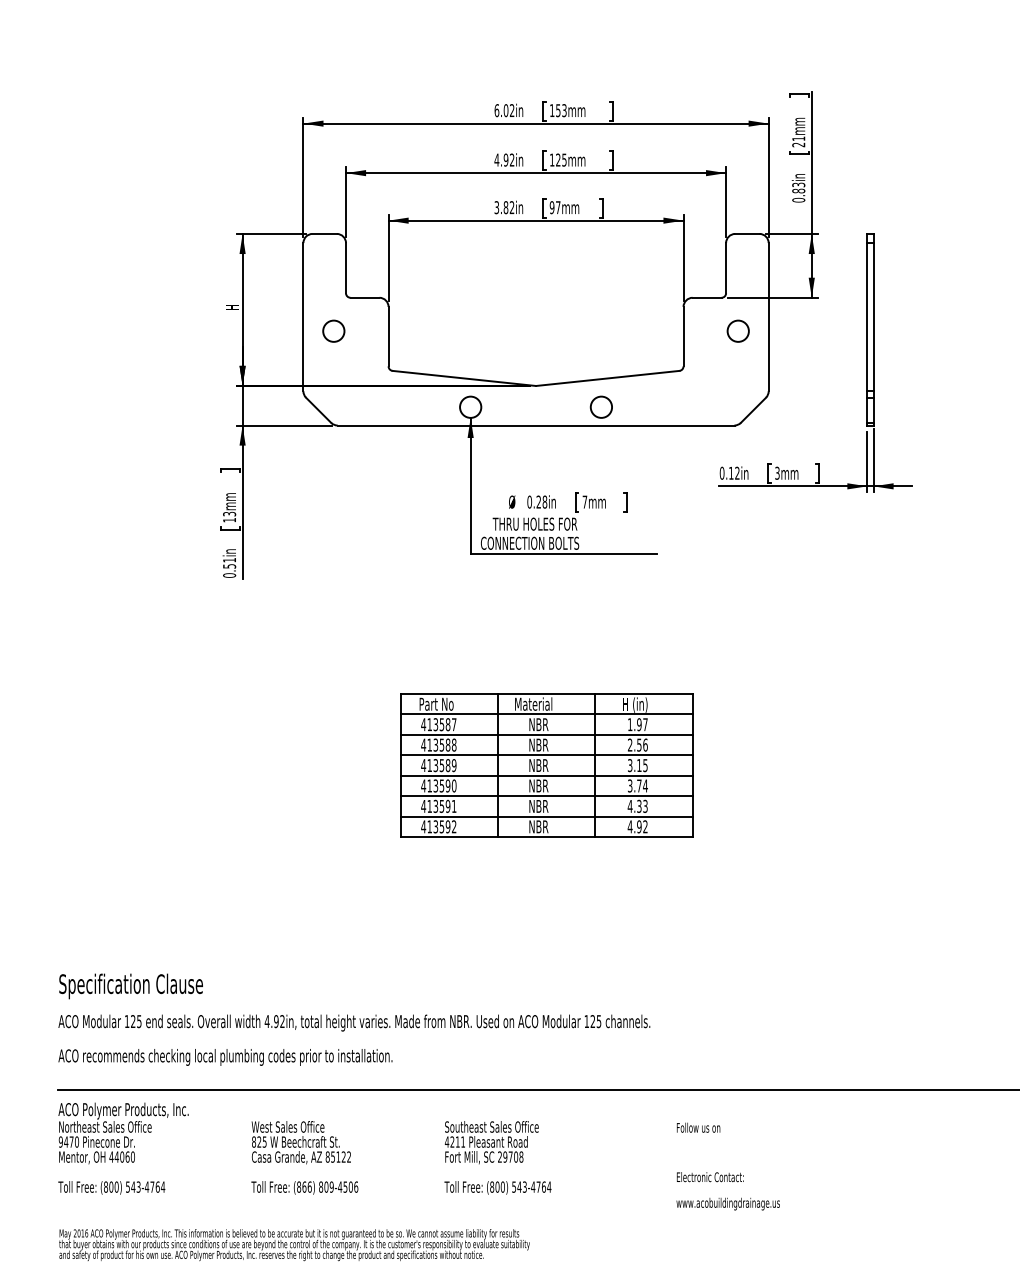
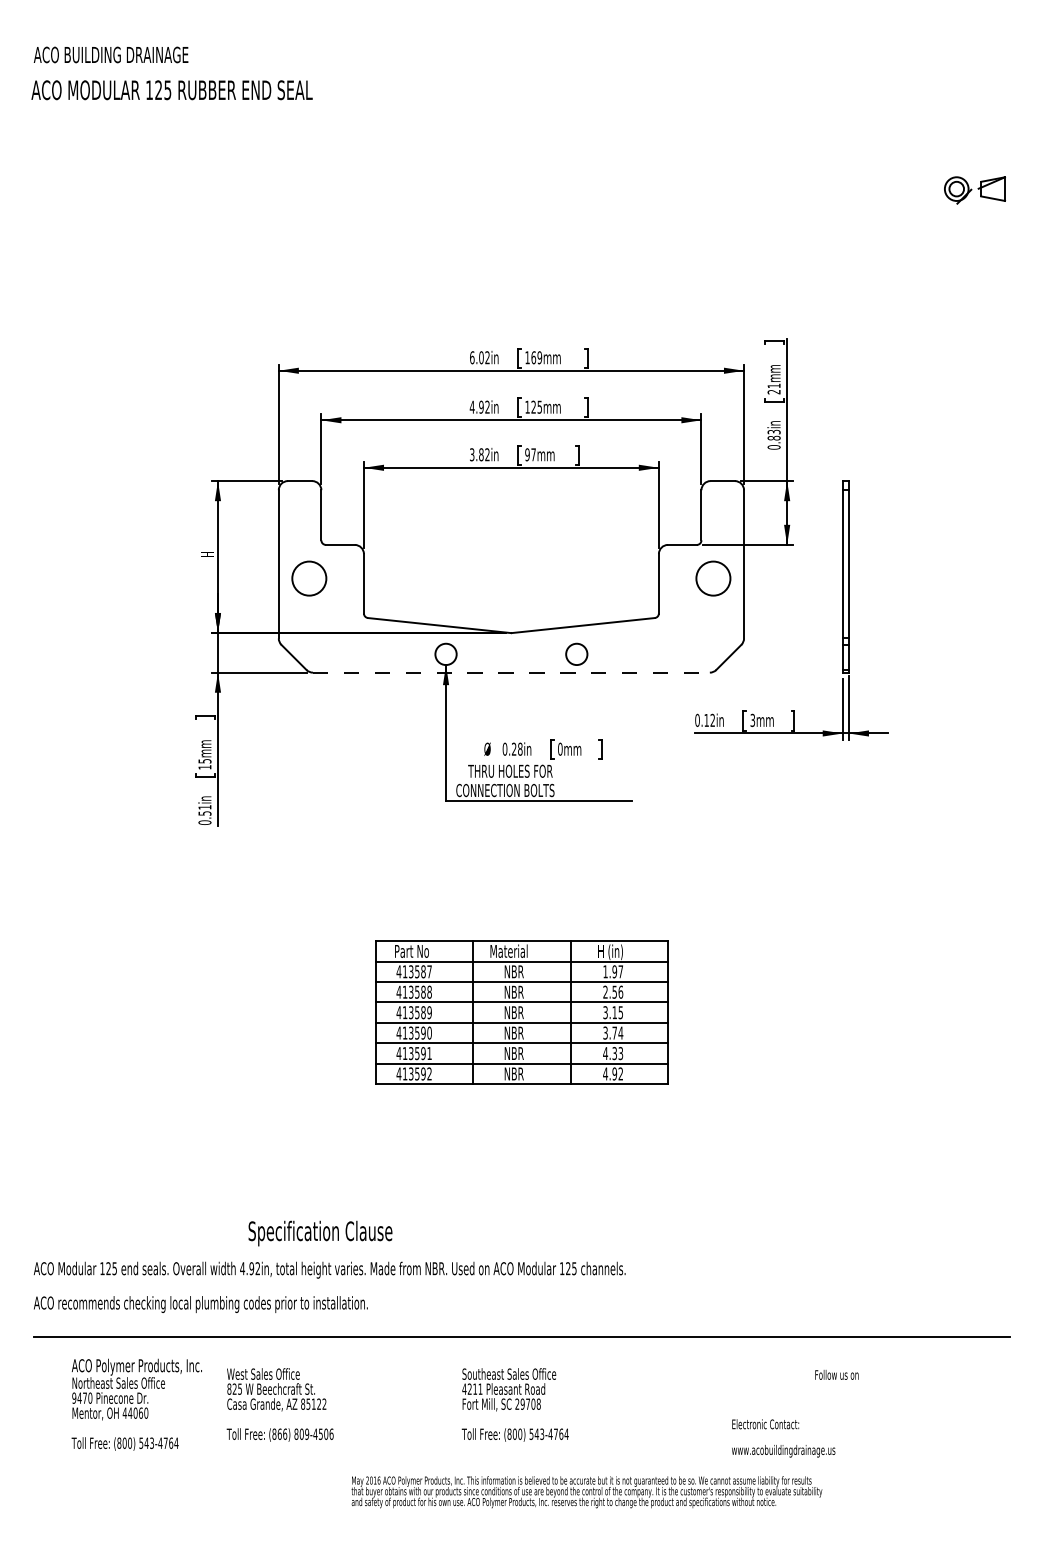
text: (561, 110) -> (536, 357), 153mm -> 169mm
circle: (333, 330) -> (308, 577), size x1.6
circle: (738, 330) -> (713, 577), size x1.6
line: (536, 425) -> (511, 672), solid -> dashed
text: (585, 501) -> (560, 748), 7mm -> 0mm
text: (229, 514) -> (204, 761), 13mm -> 15mm
text: (131, 986) -> (320, 1233), moved
text: (698, 1127) -> (836, 1374), moved
text: (123, 1148) -> (136, 1404), moved
text: (497, 1157) -> (514, 1404), moved
text: (728, 1191) -> (783, 1438), moved
text: (294, 1245) -> (586, 1492), moved

